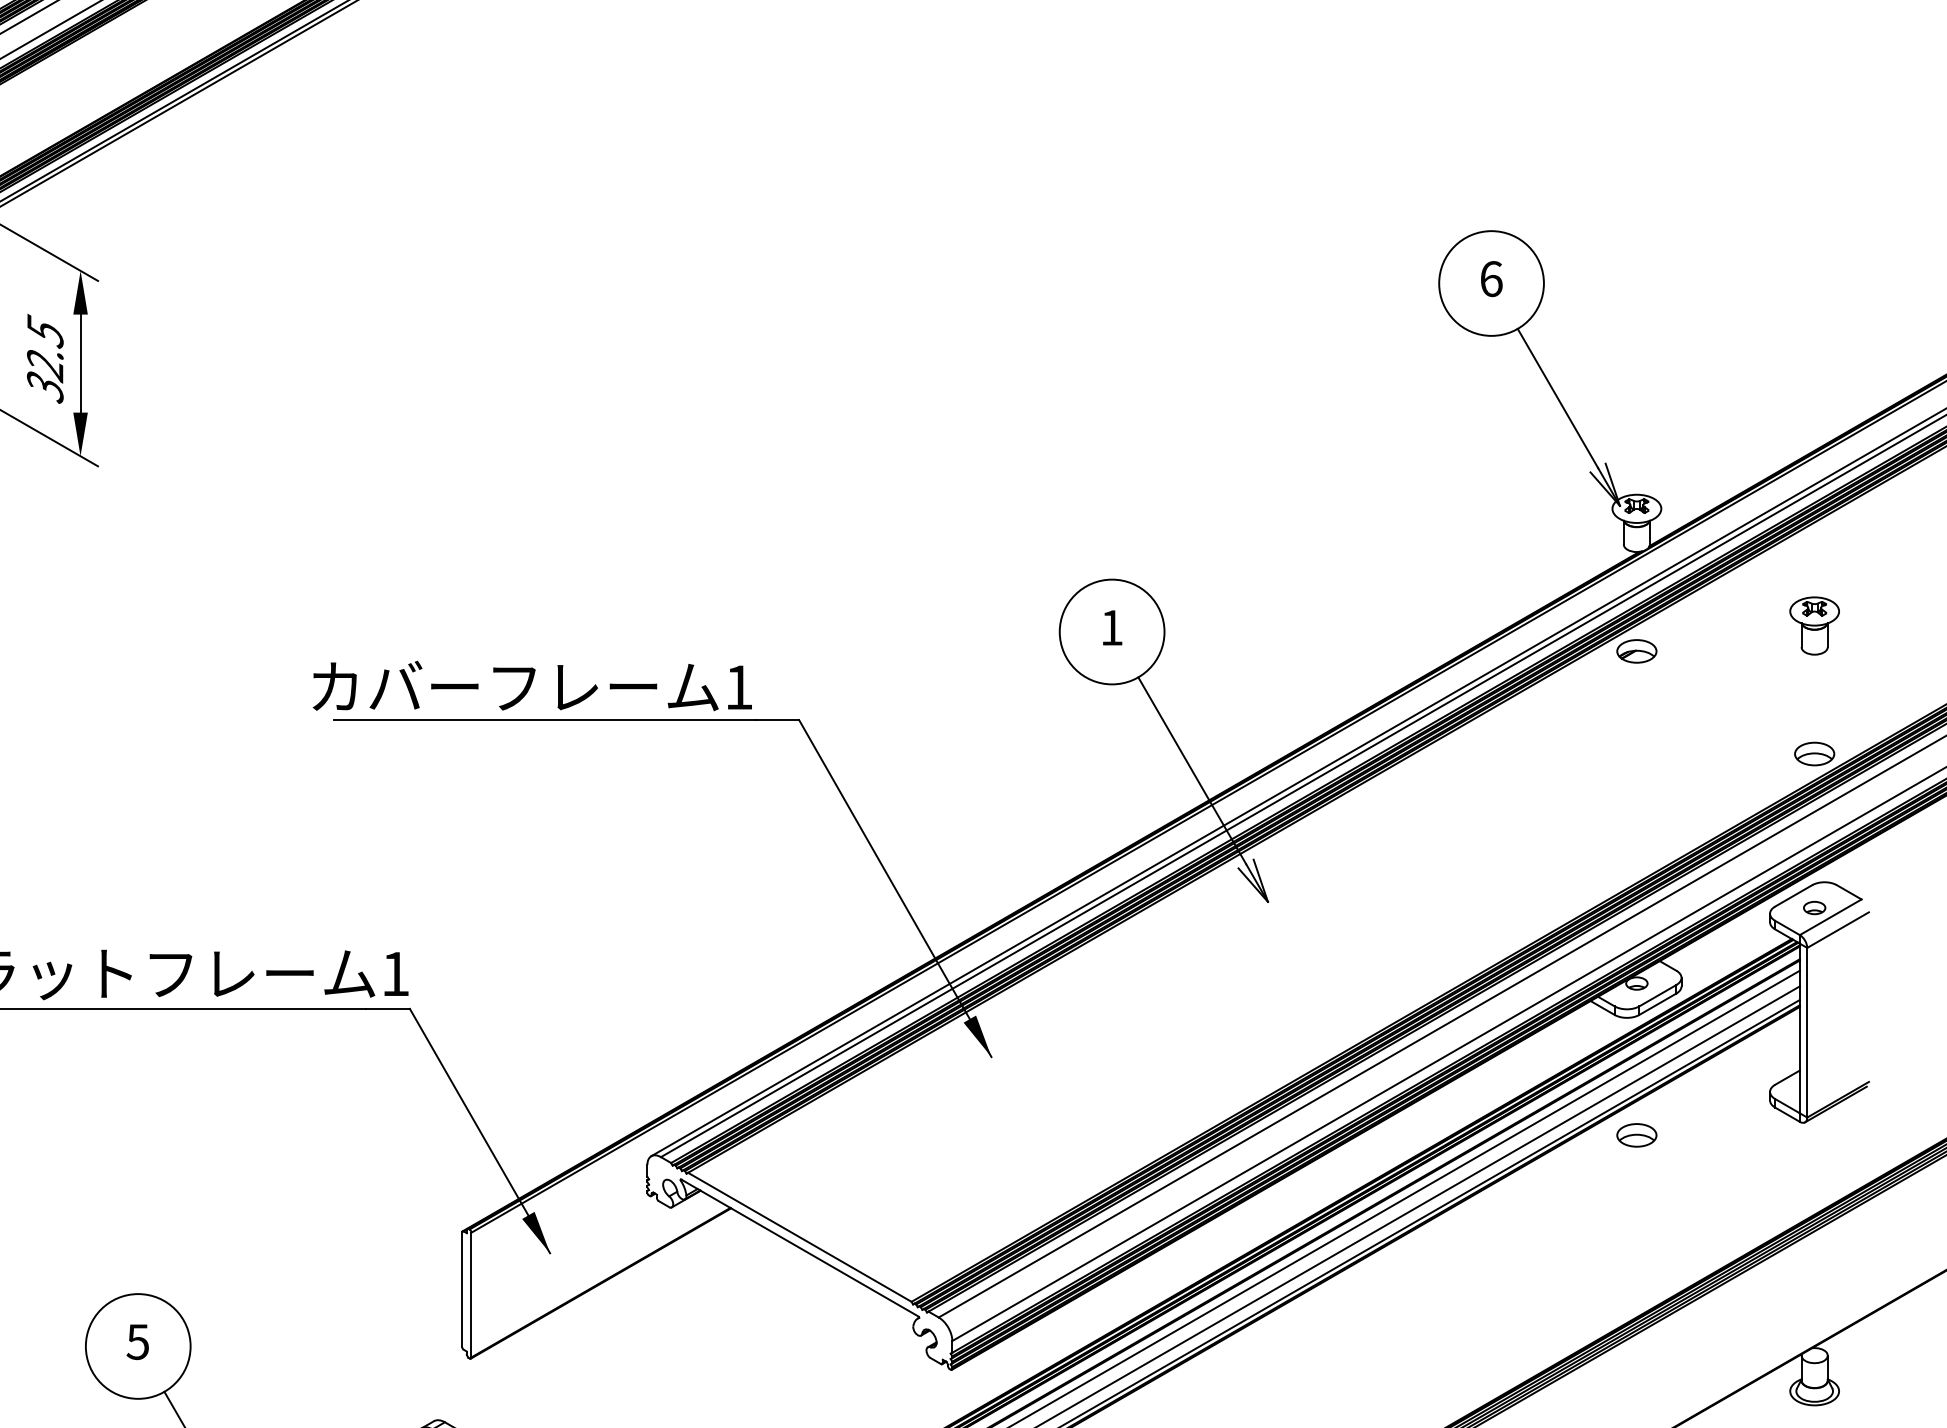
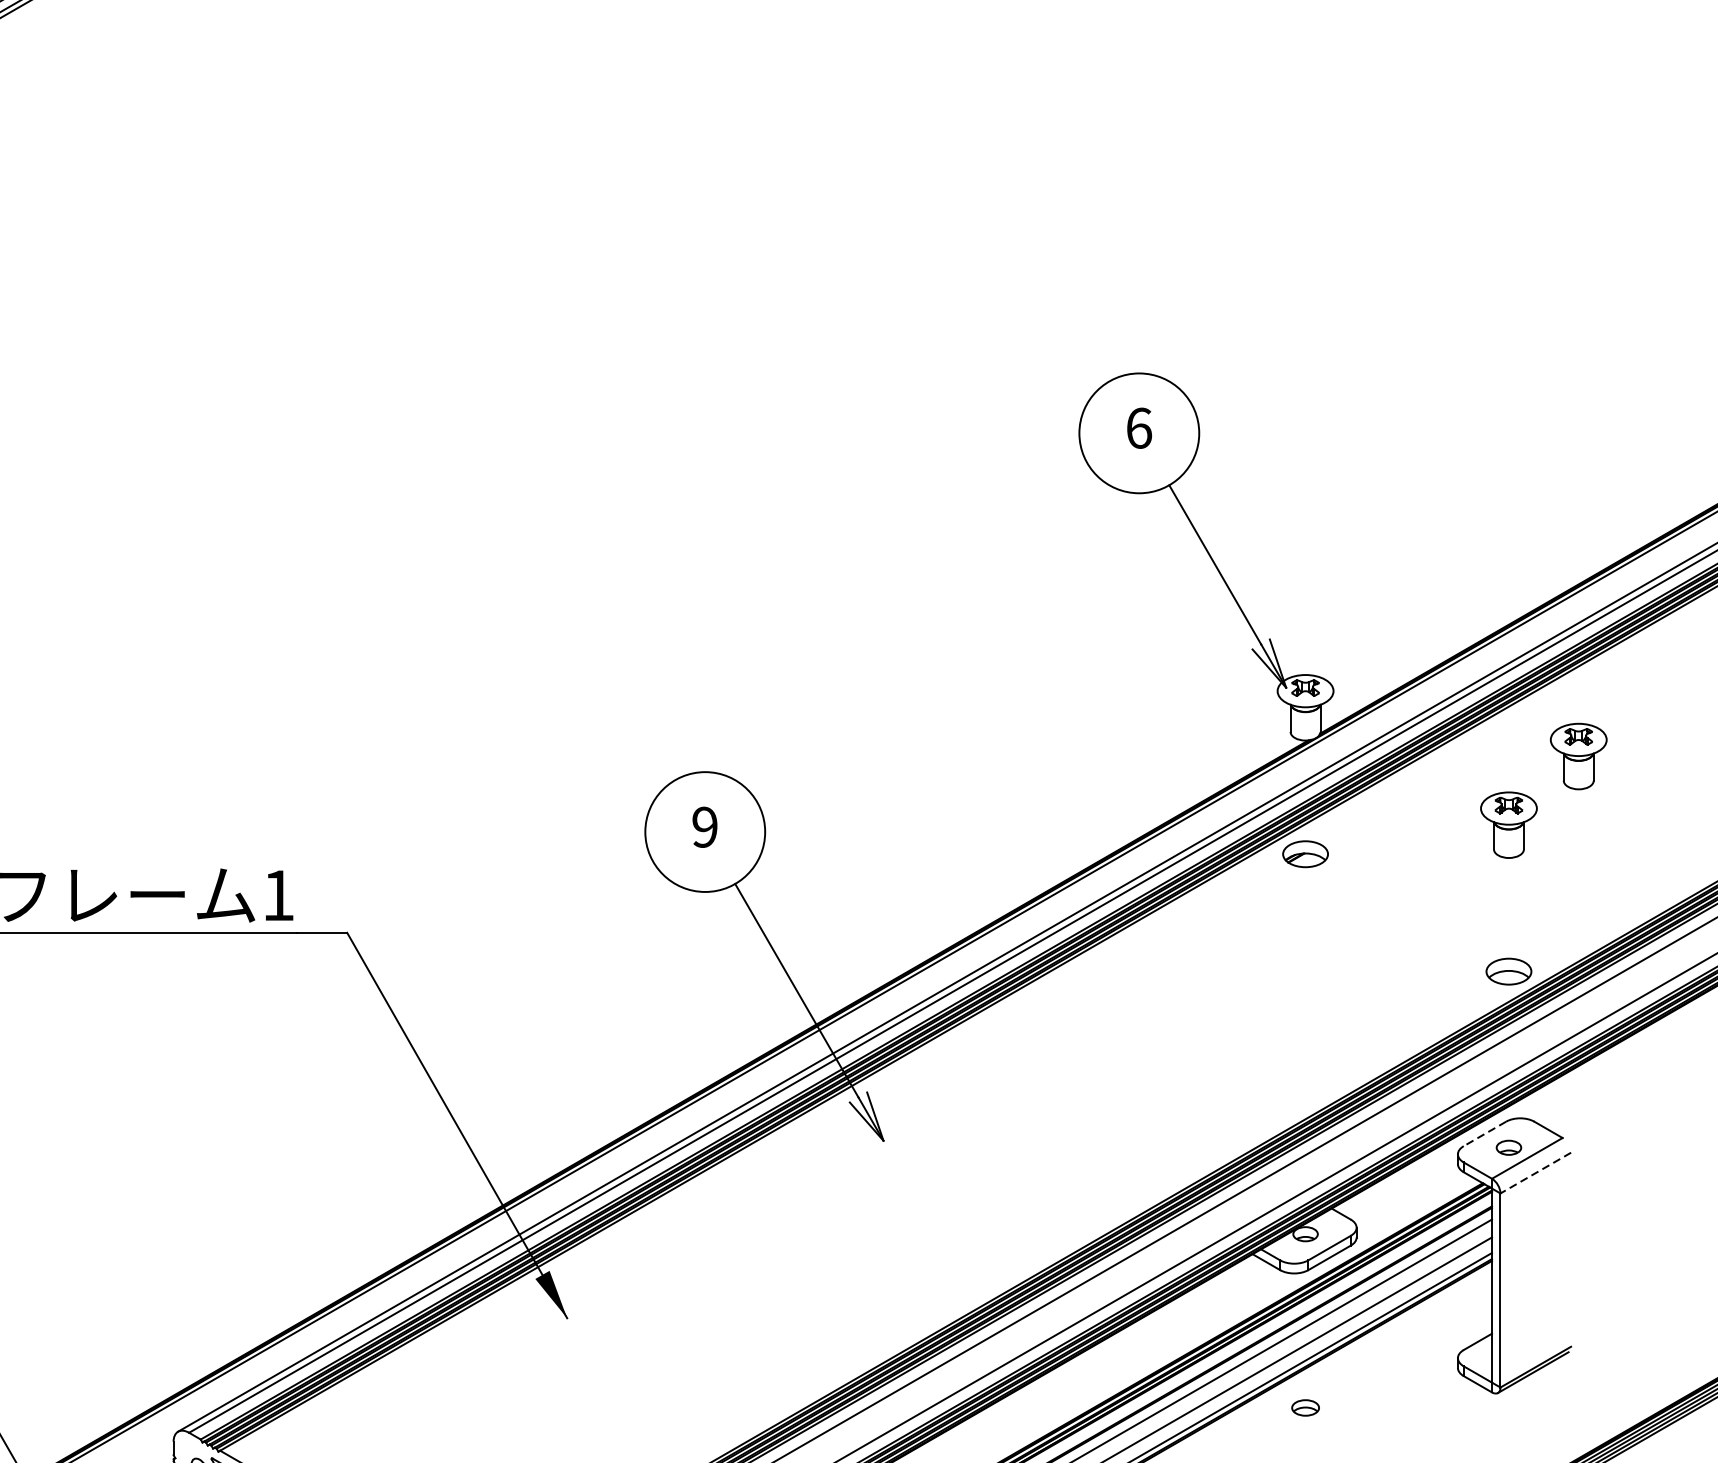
part: (1875, 565) -> (1578, 755), added
text: (1111, 627) -> (704, 826), 1 -> 9
line: (1793, 896) -> (1484, 1134), solid -> dashed
line: (1838, 930) -> (1536, 1173), solid -> dashed
part: (1636, 1135) -> (1305, 1408), size x0.6

